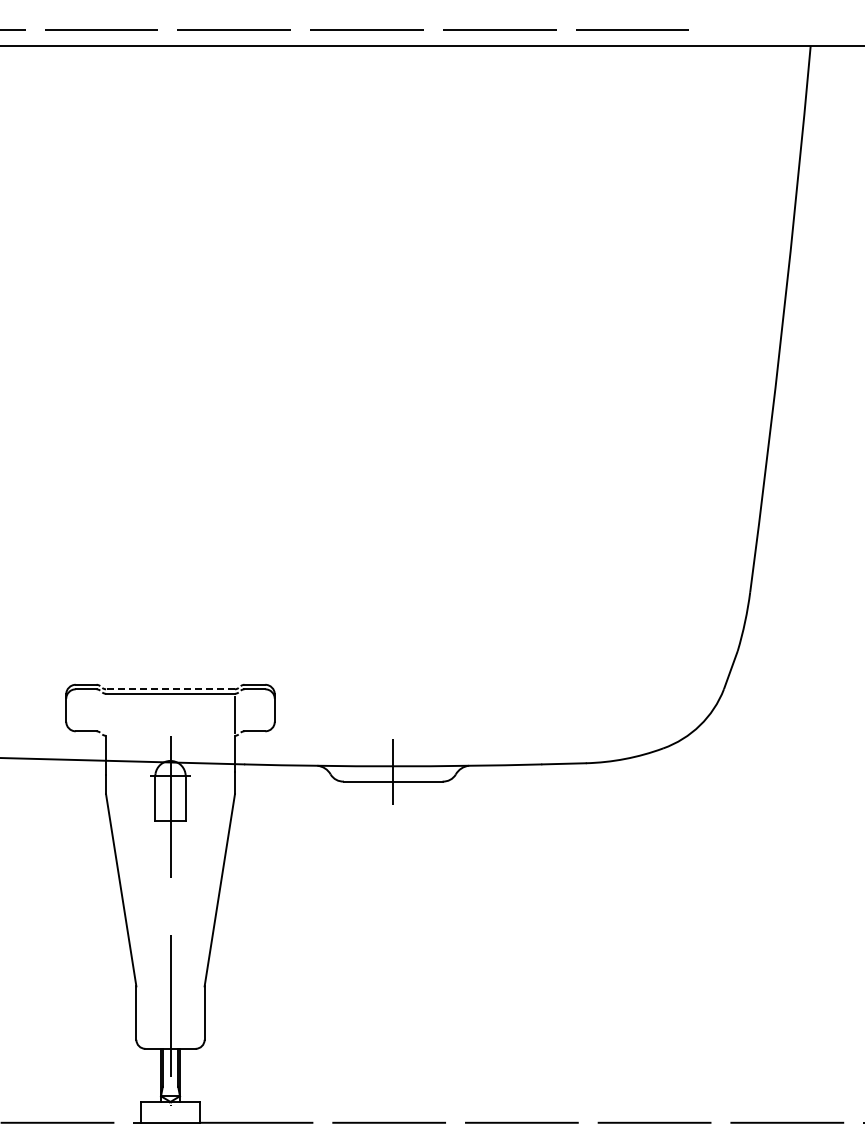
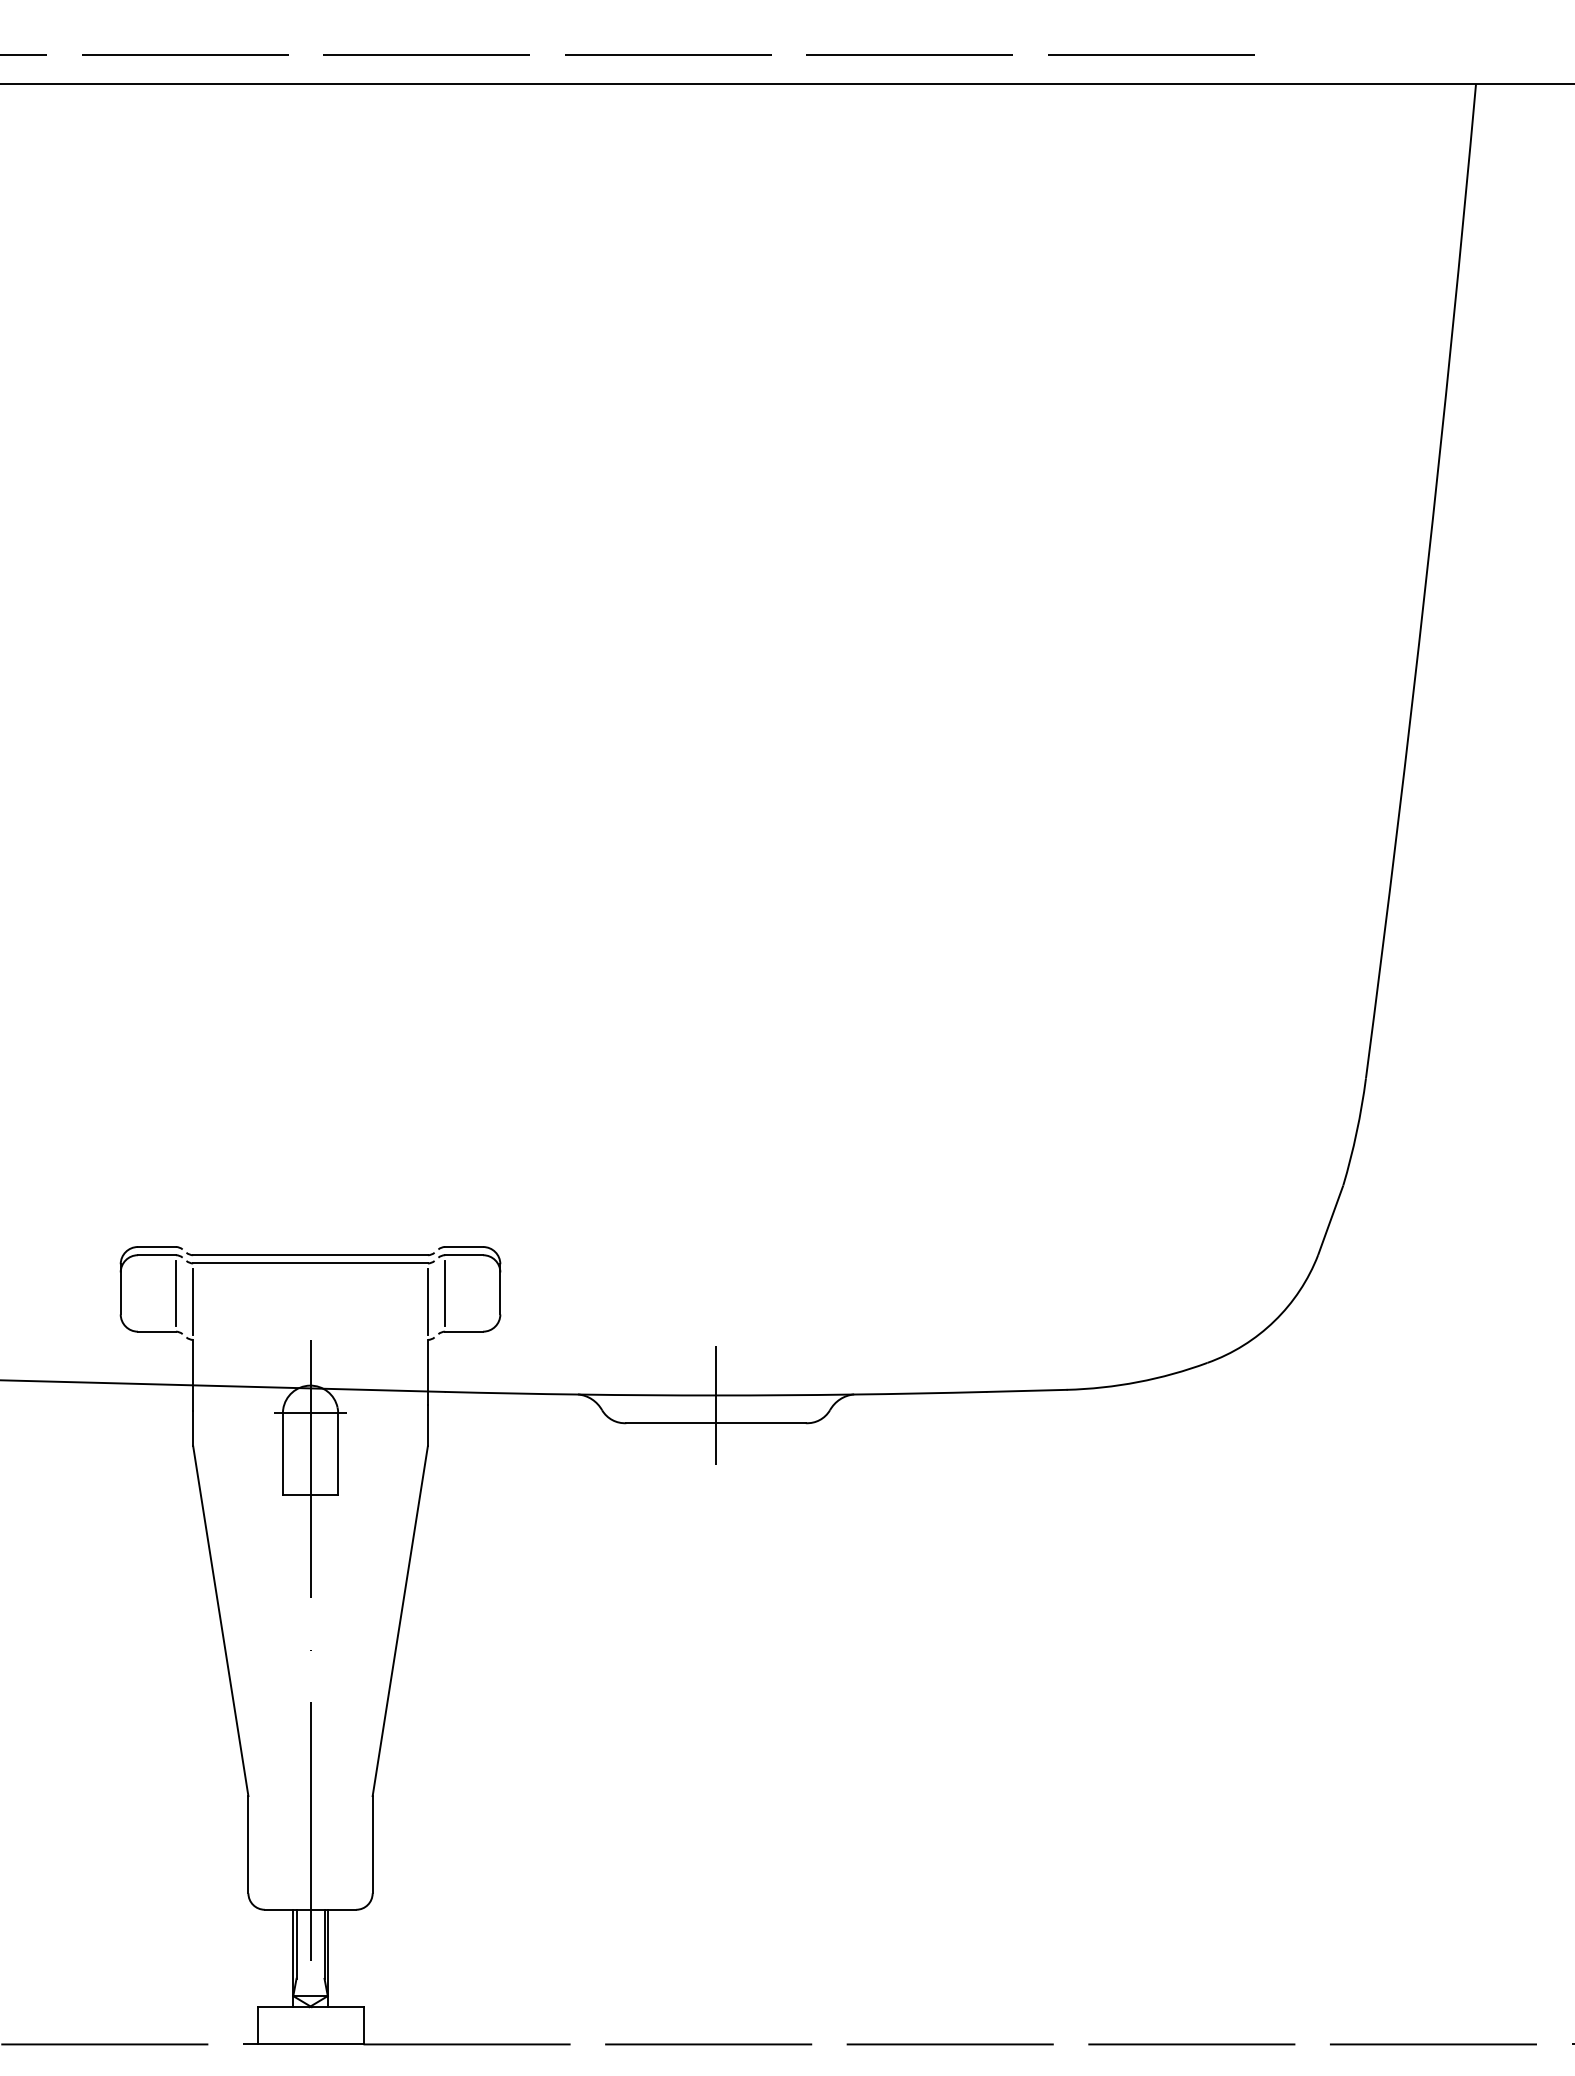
line: (170, 689) -> (310, 1255), dashed -> solid
line: (96, 710) -> (175, 1293), added
line: (244, 710) -> (445, 1293), added
line: (106, 714) -> (193, 1301), added

